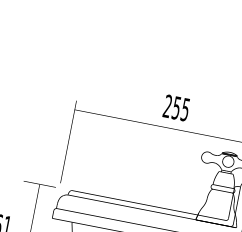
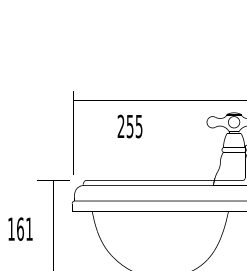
text: (176, 107) -> (129, 126), moved

